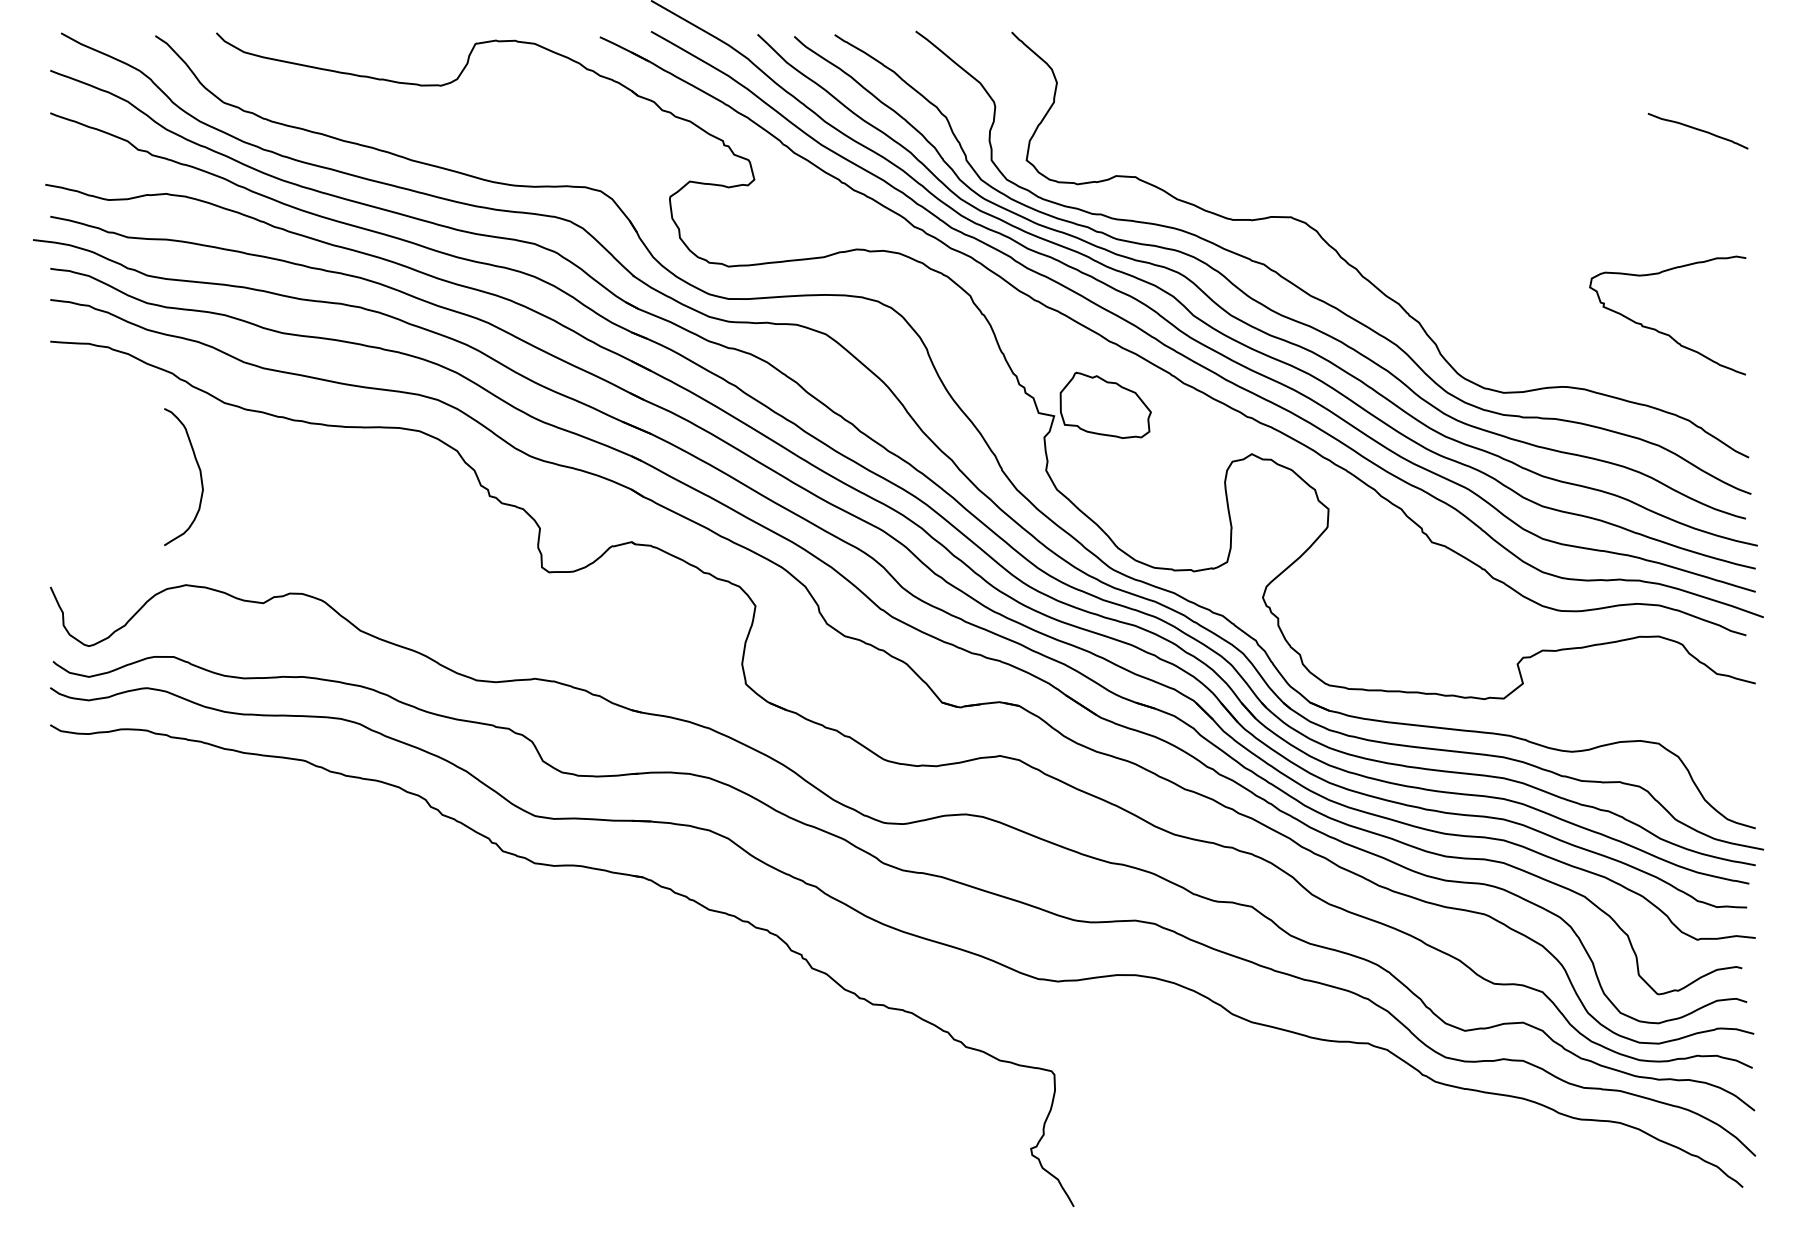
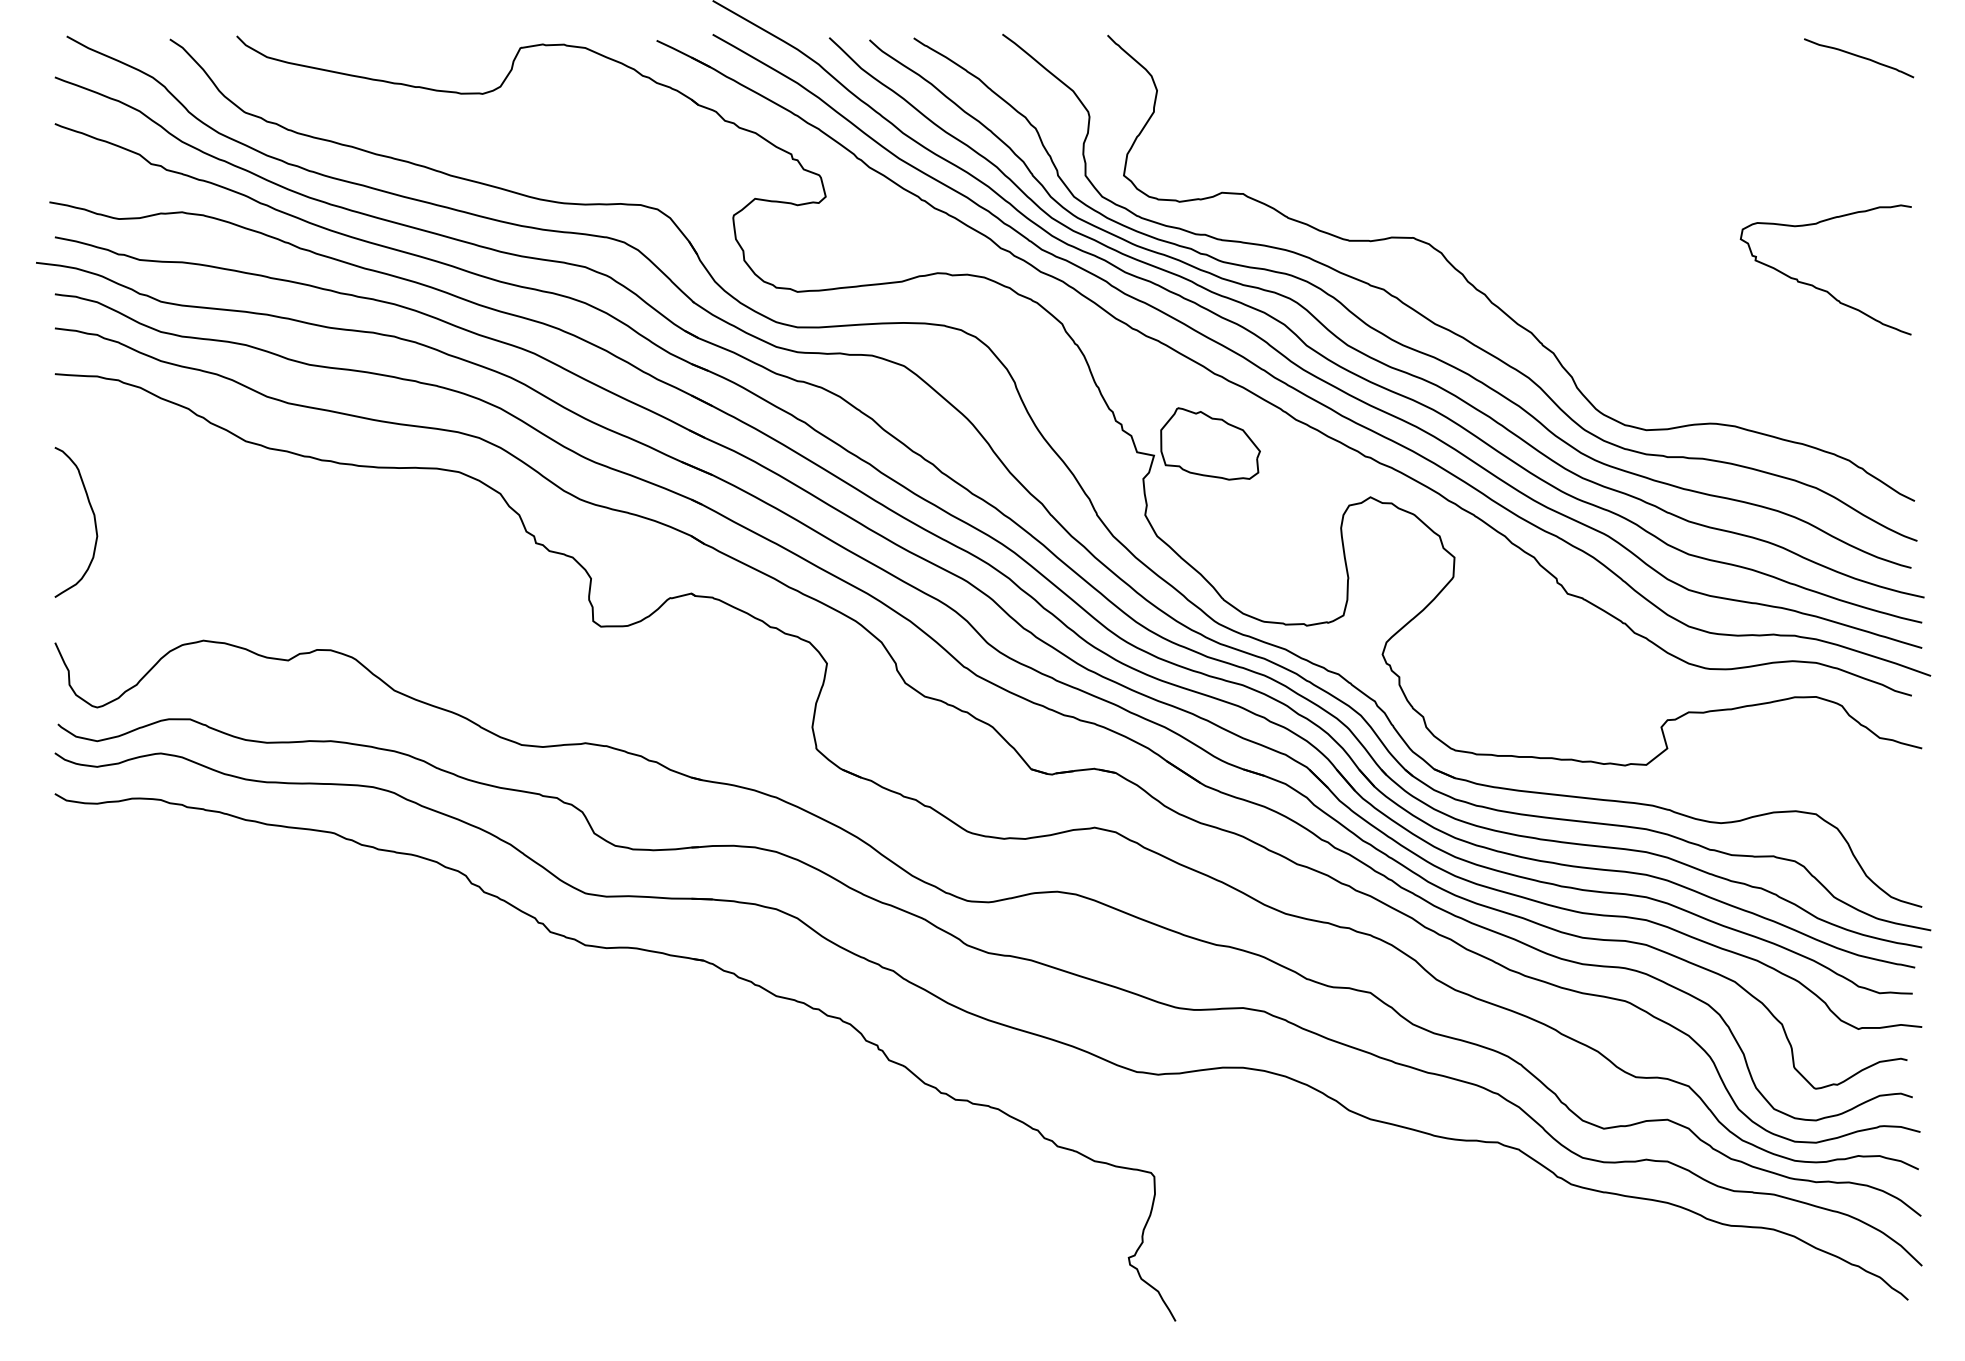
curve: (1697, 130) -> (1858, 57), moved
curve: (1661, 331) -> (1819, 287), moved
curve: (199, 473) -> (93, 518), moved

